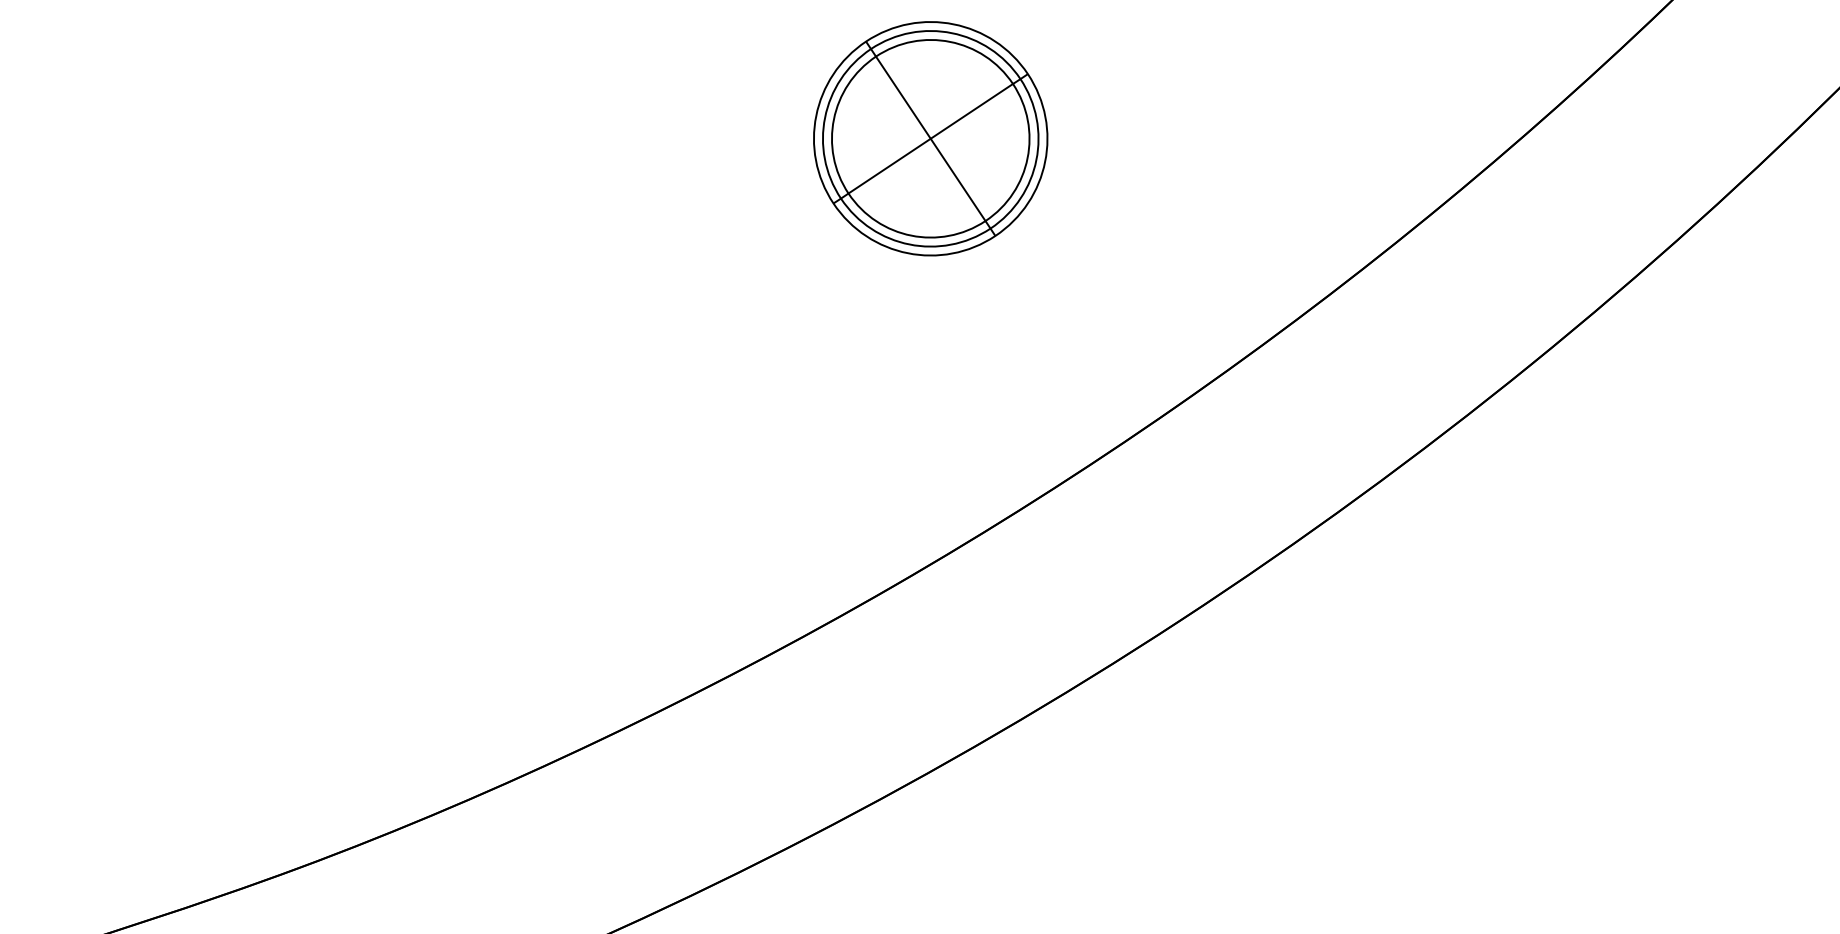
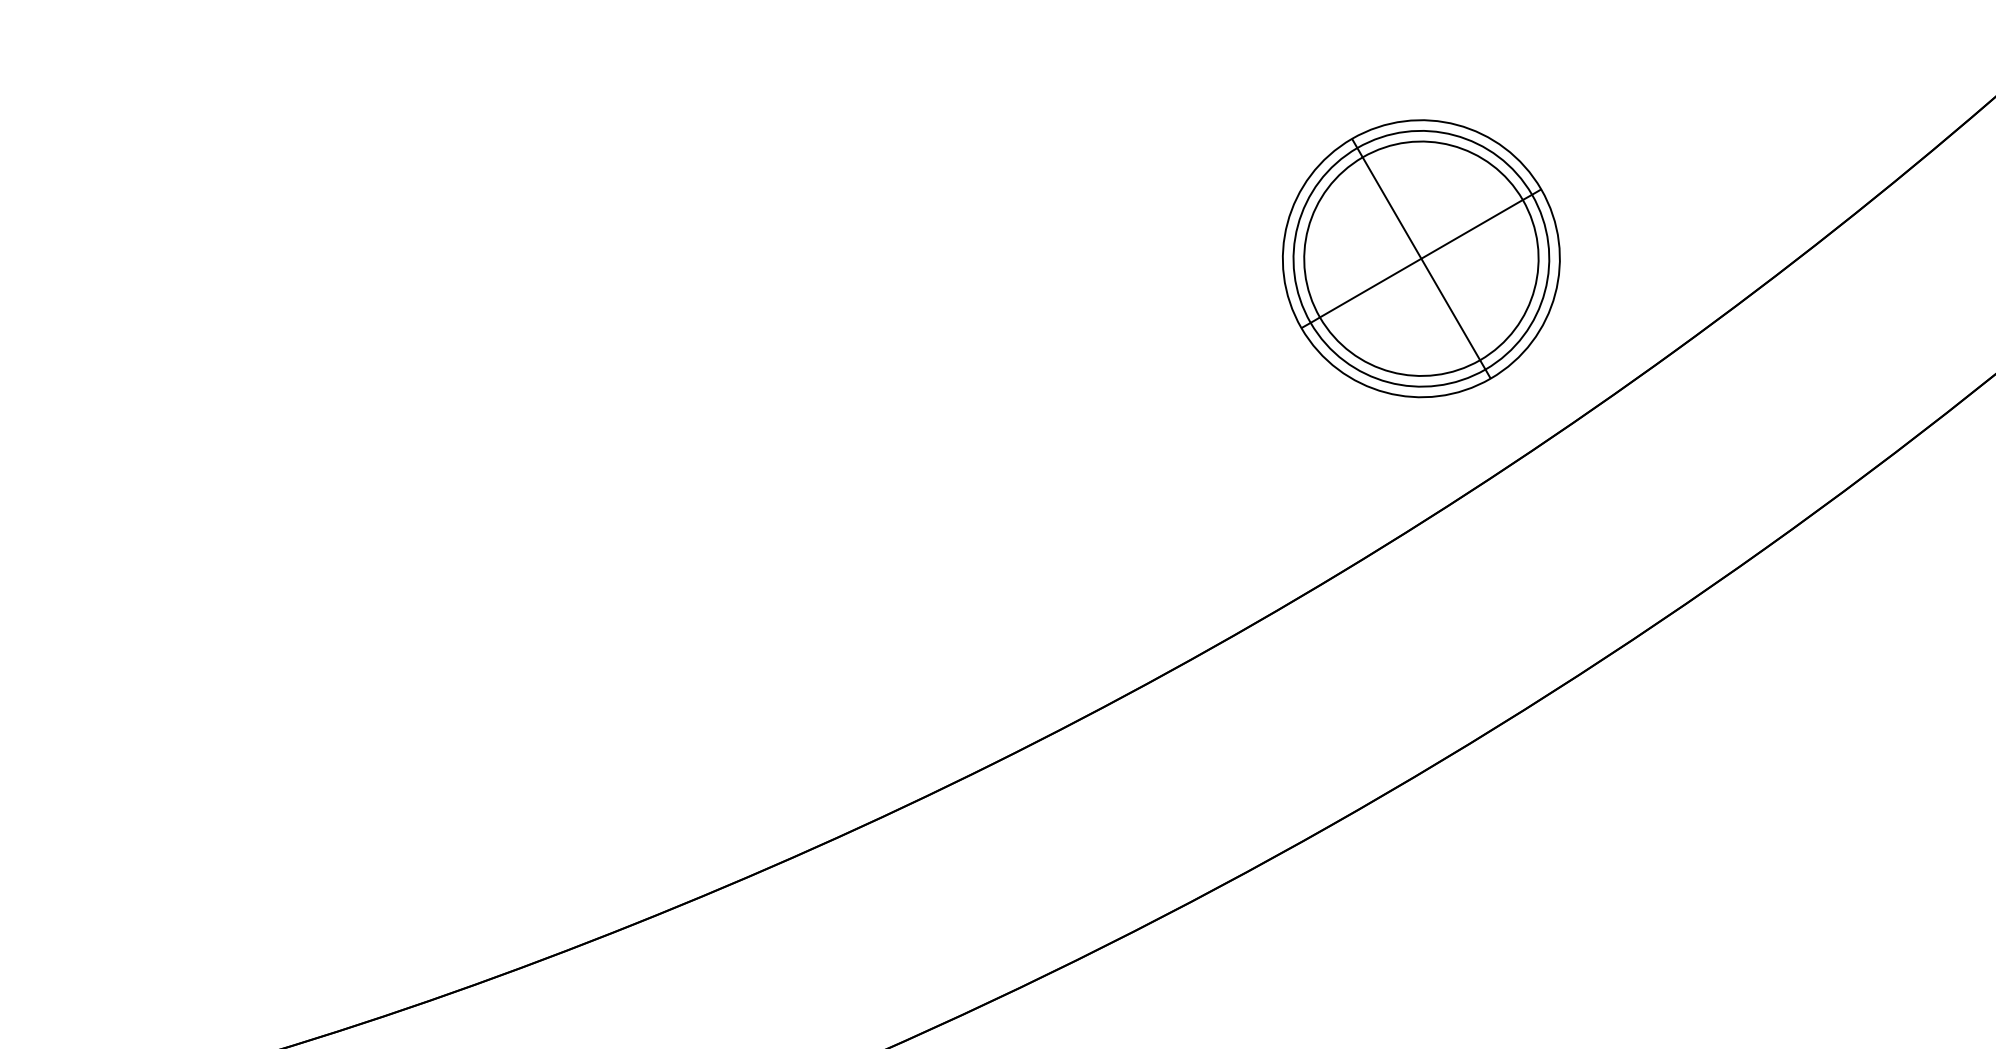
part: (930, 138) -> (1421, 258), moved

